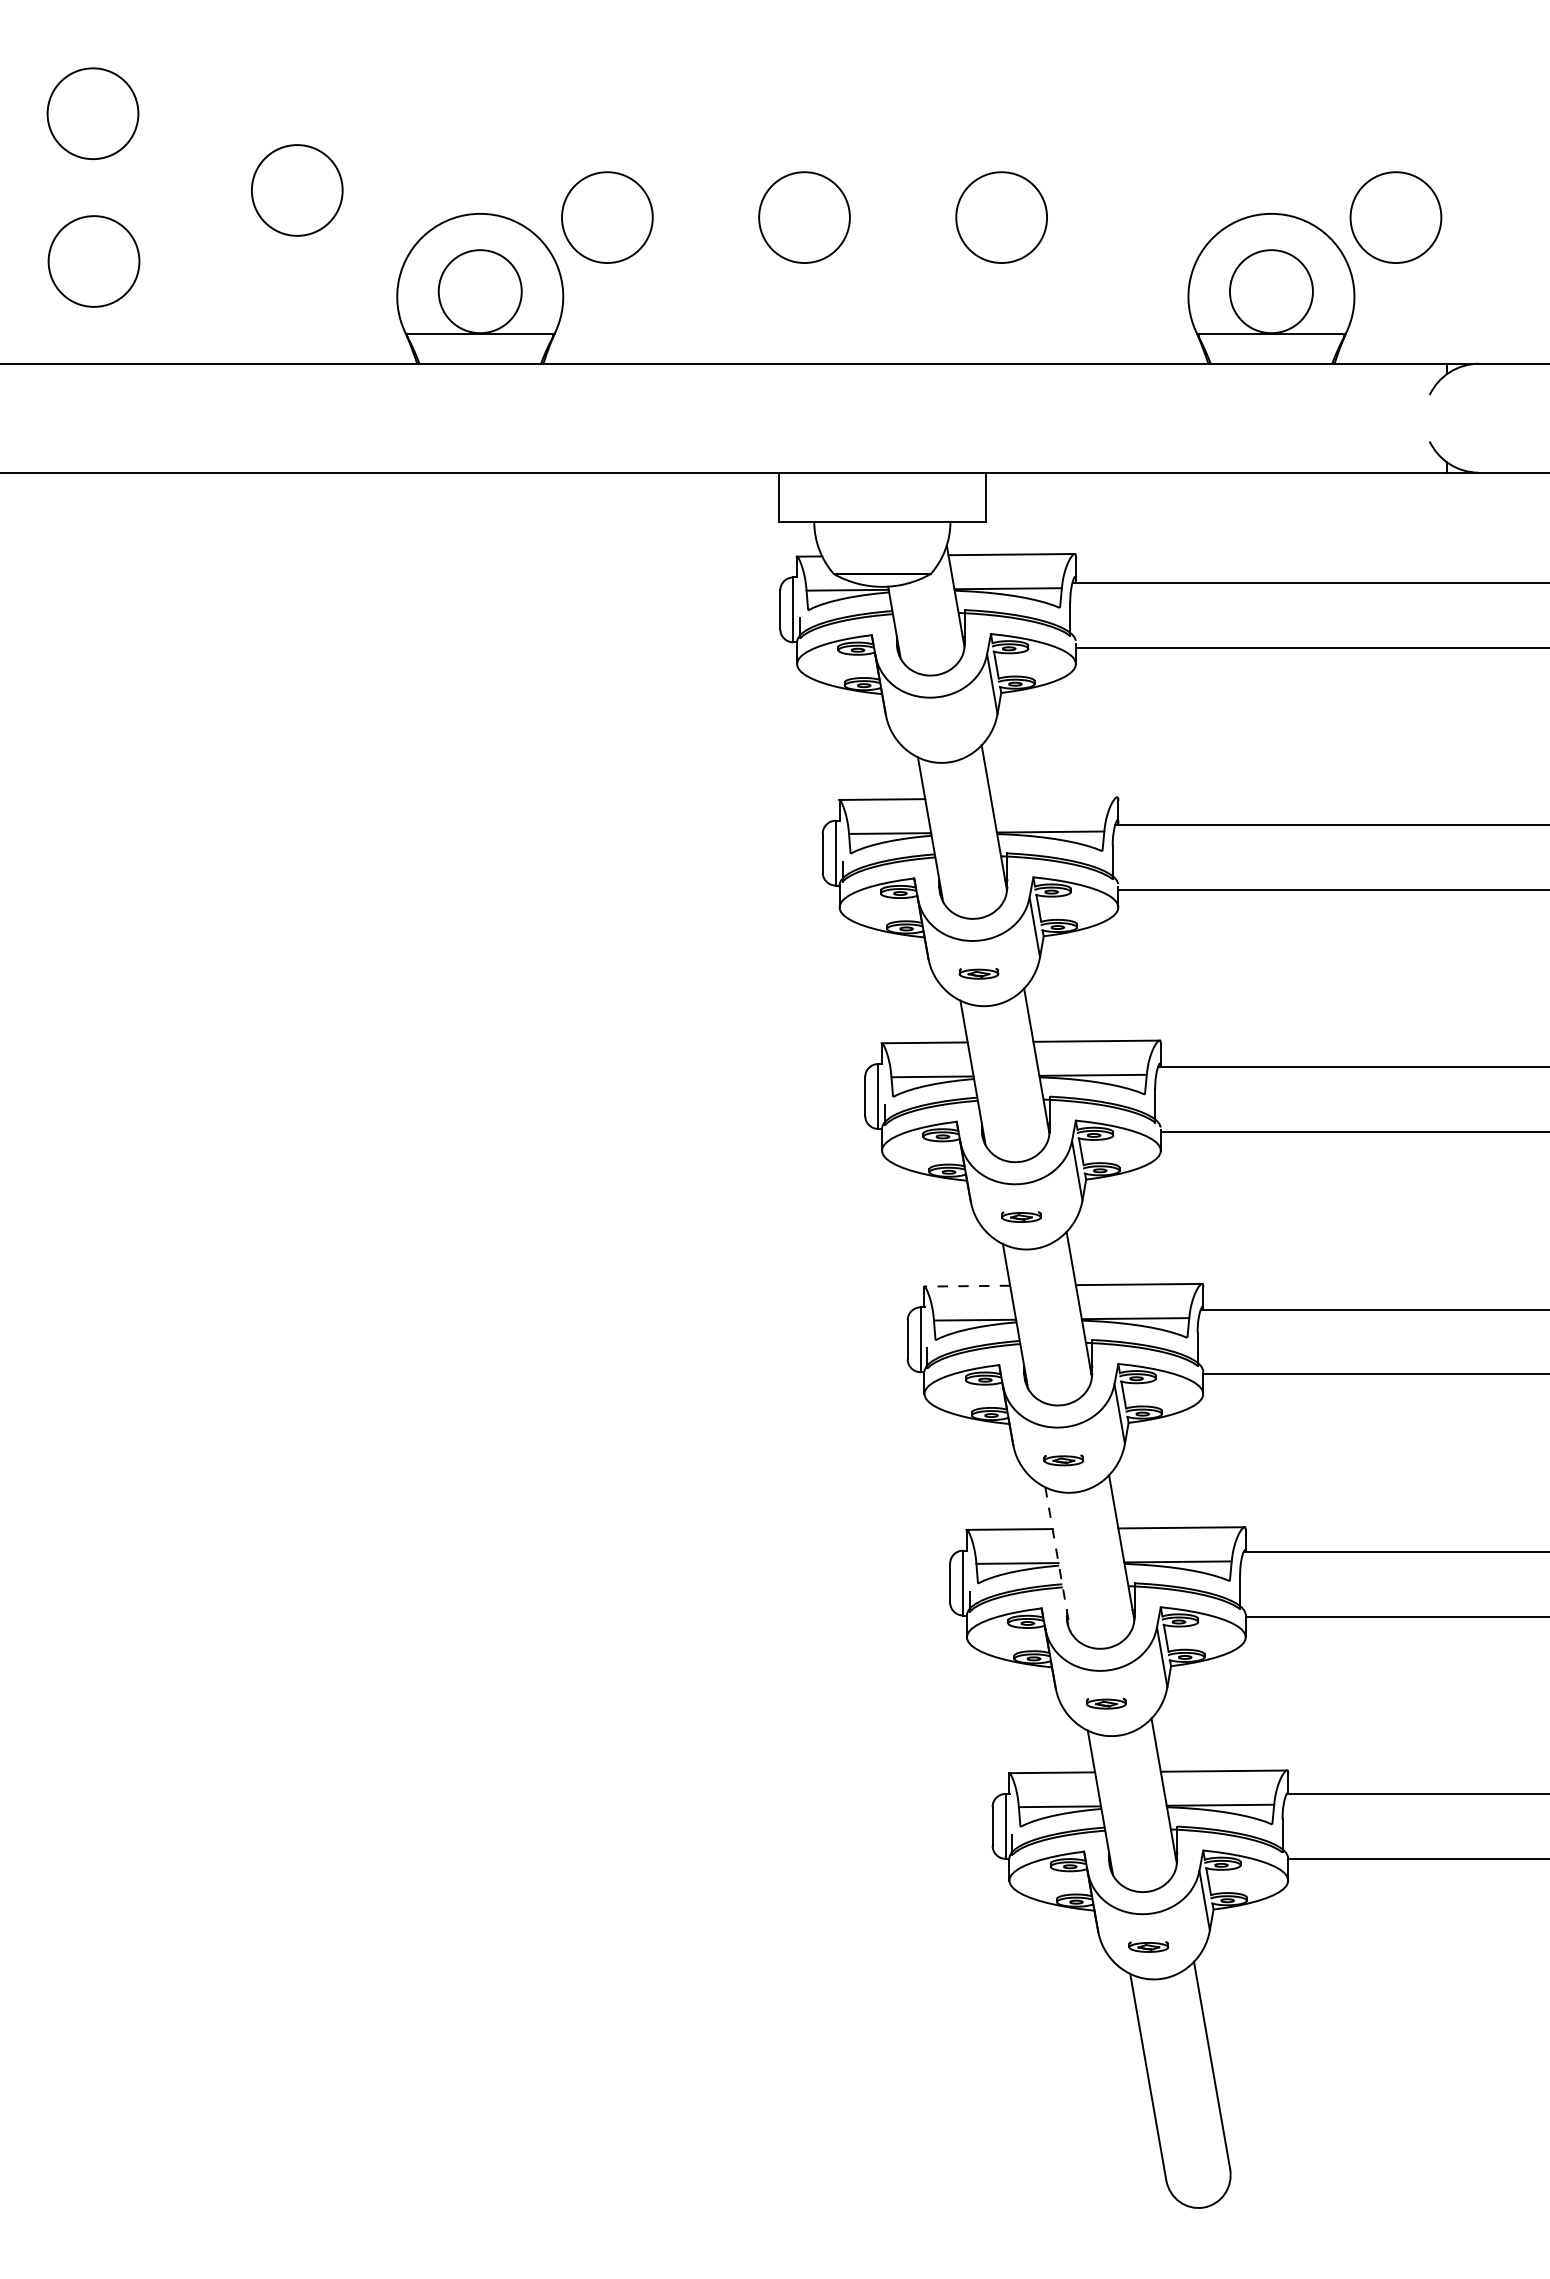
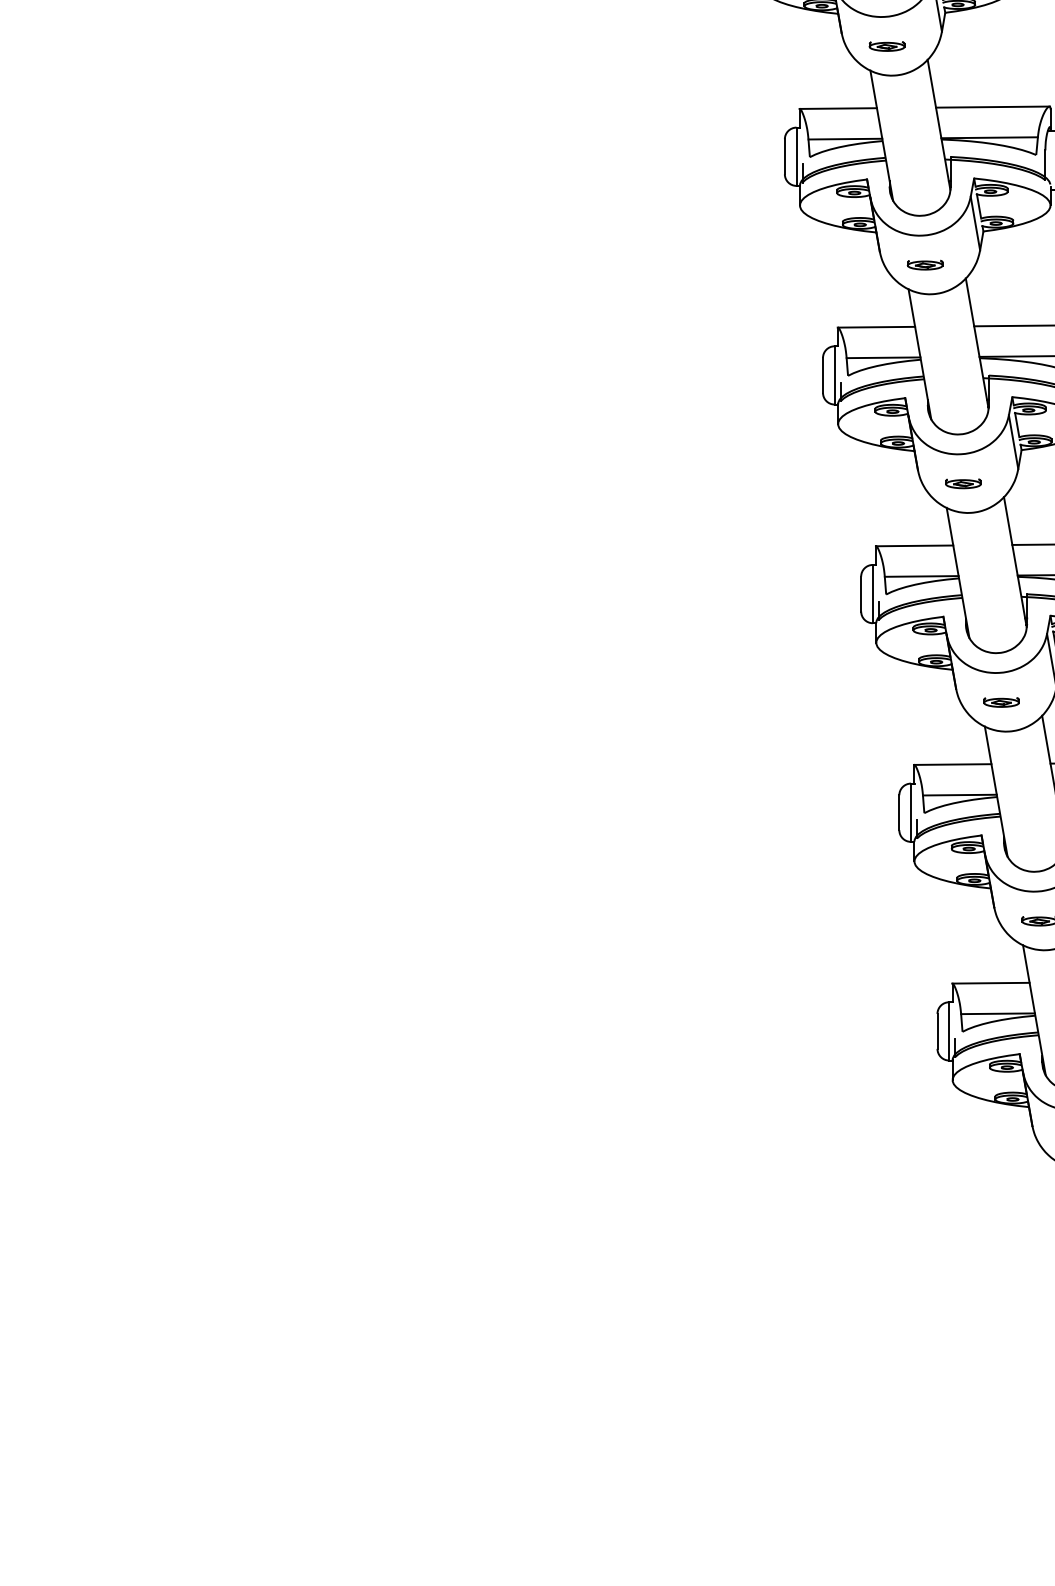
part: (936, 730) -> (887, 46), added
line: (1053, 797) -> (992, 106), added
line: (966, 1286) -> (914, 546), dashed -> solid
line: (1058, 1560) -> (996, 792), dashed -> solid

